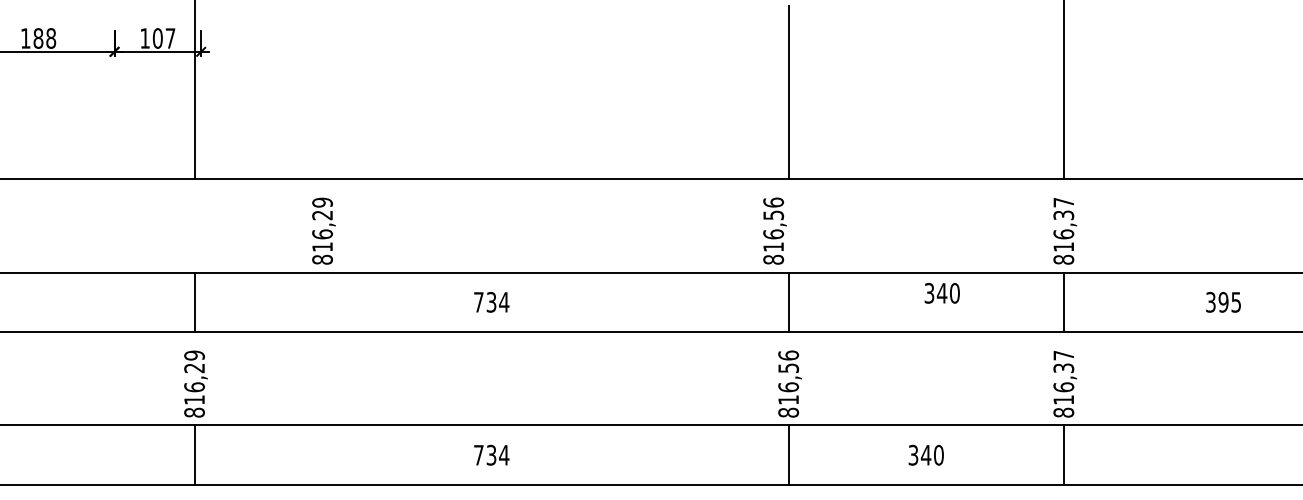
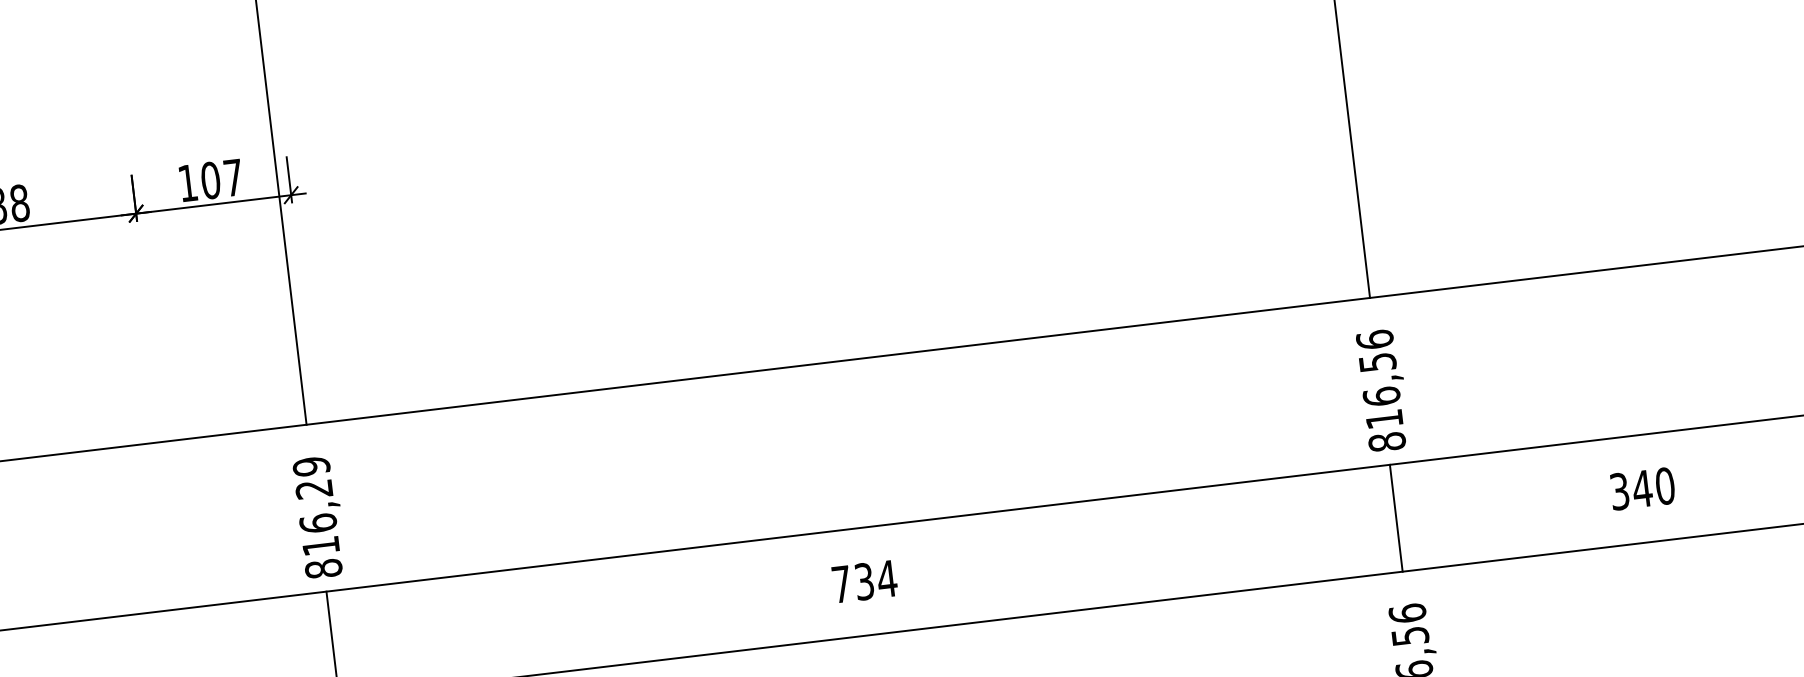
text: (323, 230) -> (319, 516), moved
text: (774, 230) -> (1382, 389), moved
text: (941, 293) -> (1641, 489), moved

